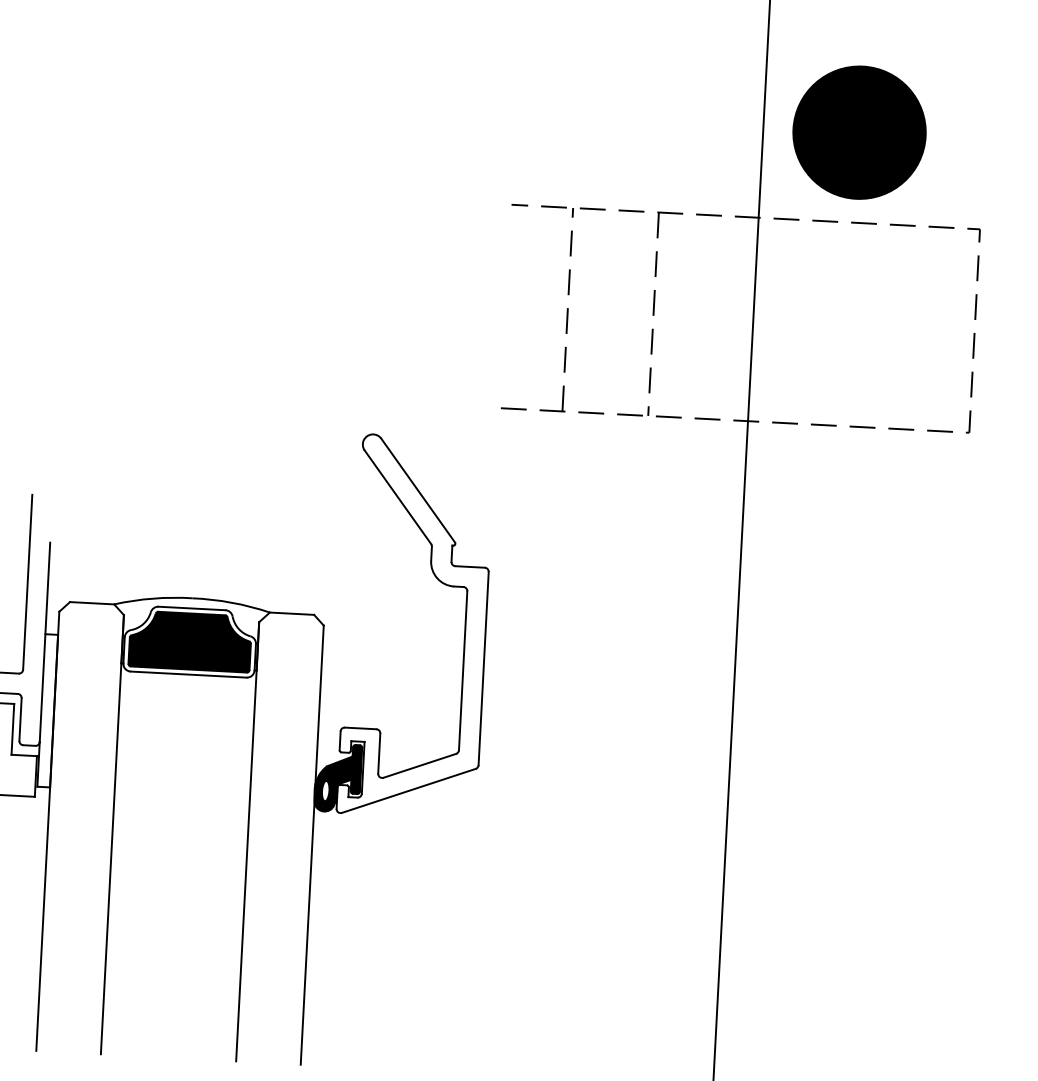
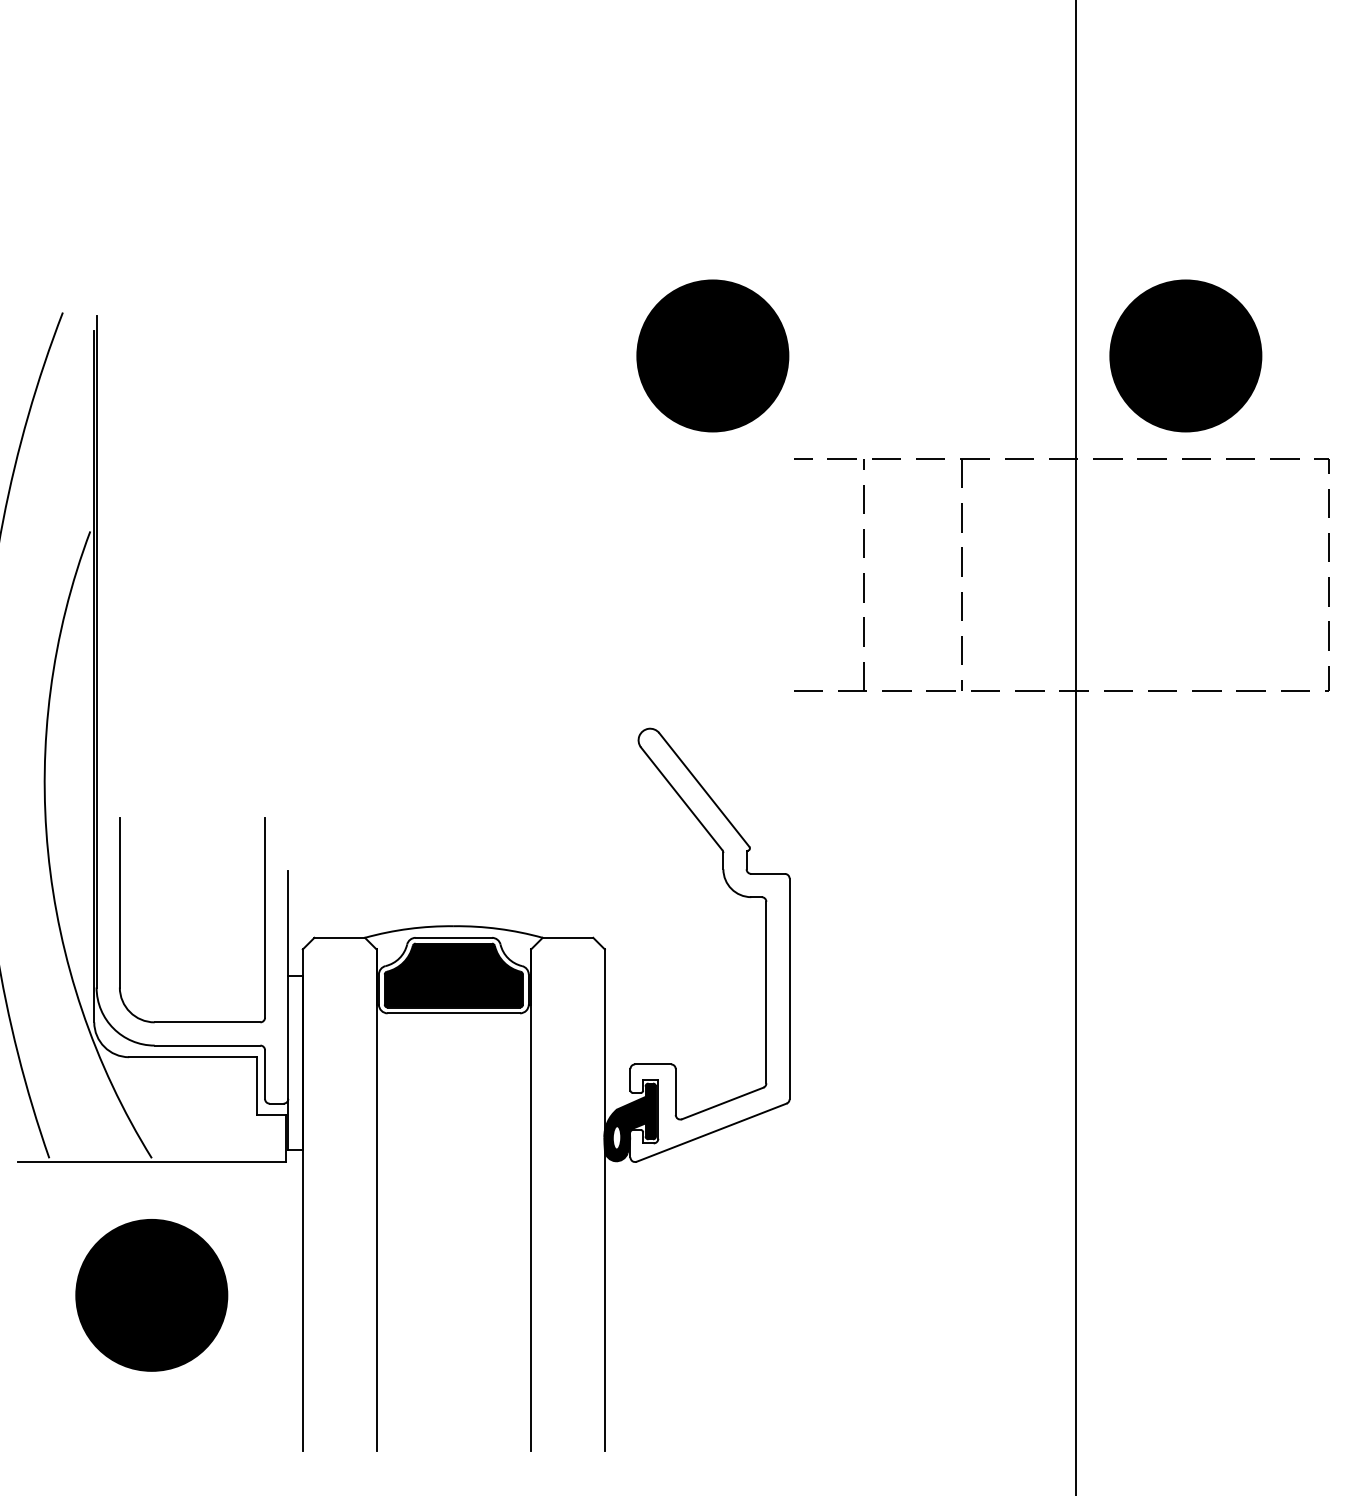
part: (445, 110) -> (712, 355), added

